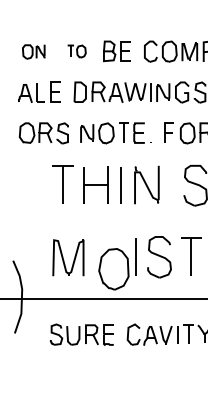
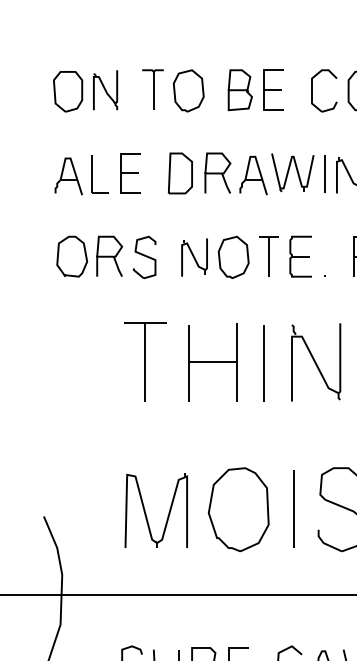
part: (33, 51) -> (85, 90), size x1.43
part: (76, 51) -> (172, 90), size x1.67
part: (113, 269) -> (237, 509), moved

